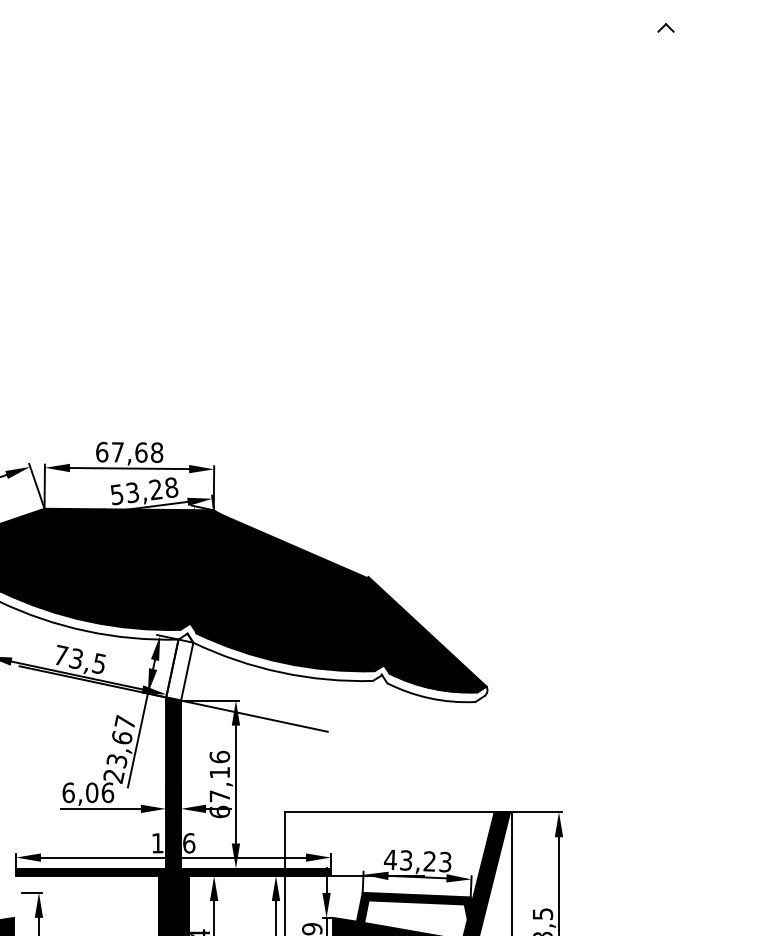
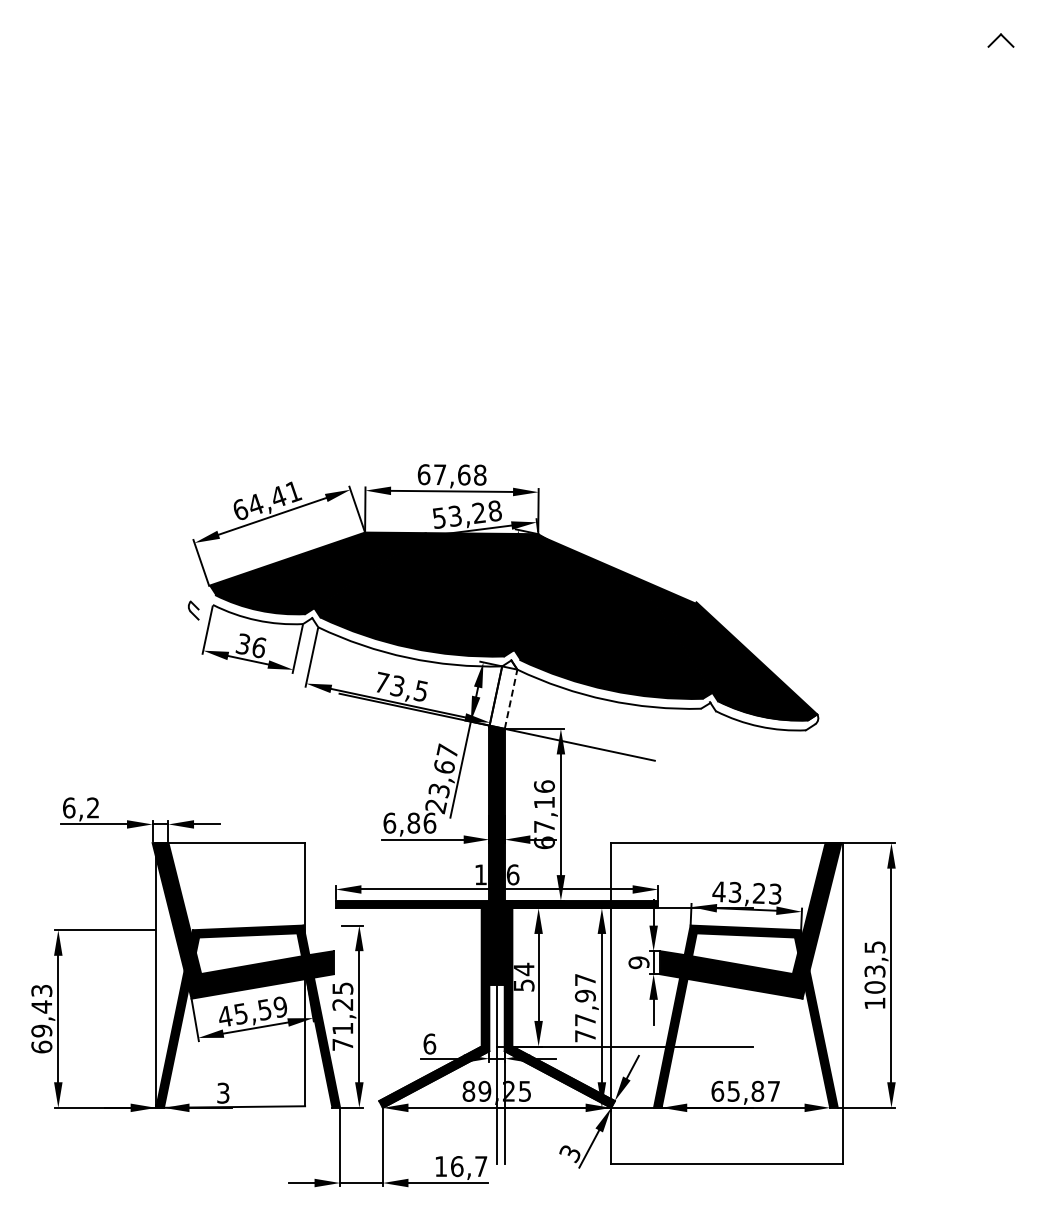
part: (665, 27) -> (1000, 40), size x1.6
line: (187, 670) -> (511, 698), solid -> dashed
text: (91, 793) -> (413, 823), 6,06 -> 6,86

